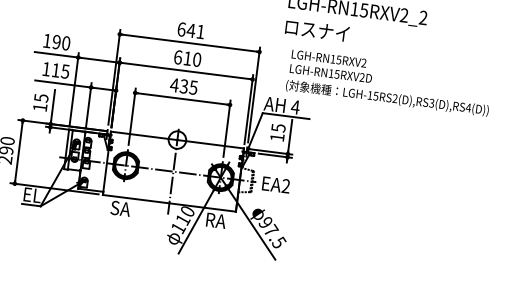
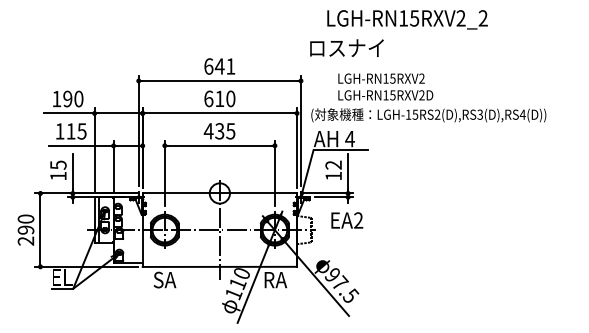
text: (317, 29) -> (346, 47), moved
text: (387, 98) -> (428, 115), moved
text: (278, 127) -> (333, 164), 15 -> 12
text: (276, 185) -> (347, 220), moved

